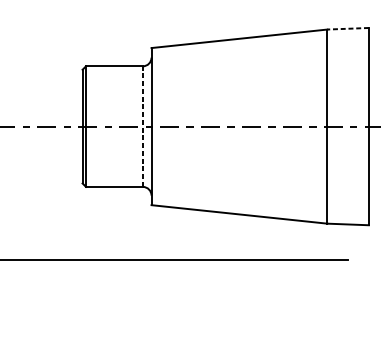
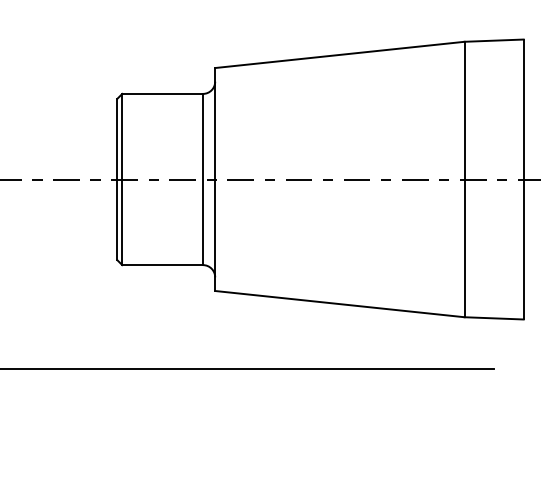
line: (348, 28) -> (494, 40), dashed -> solid
line: (142, 126) -> (202, 179), dashed -> solid

